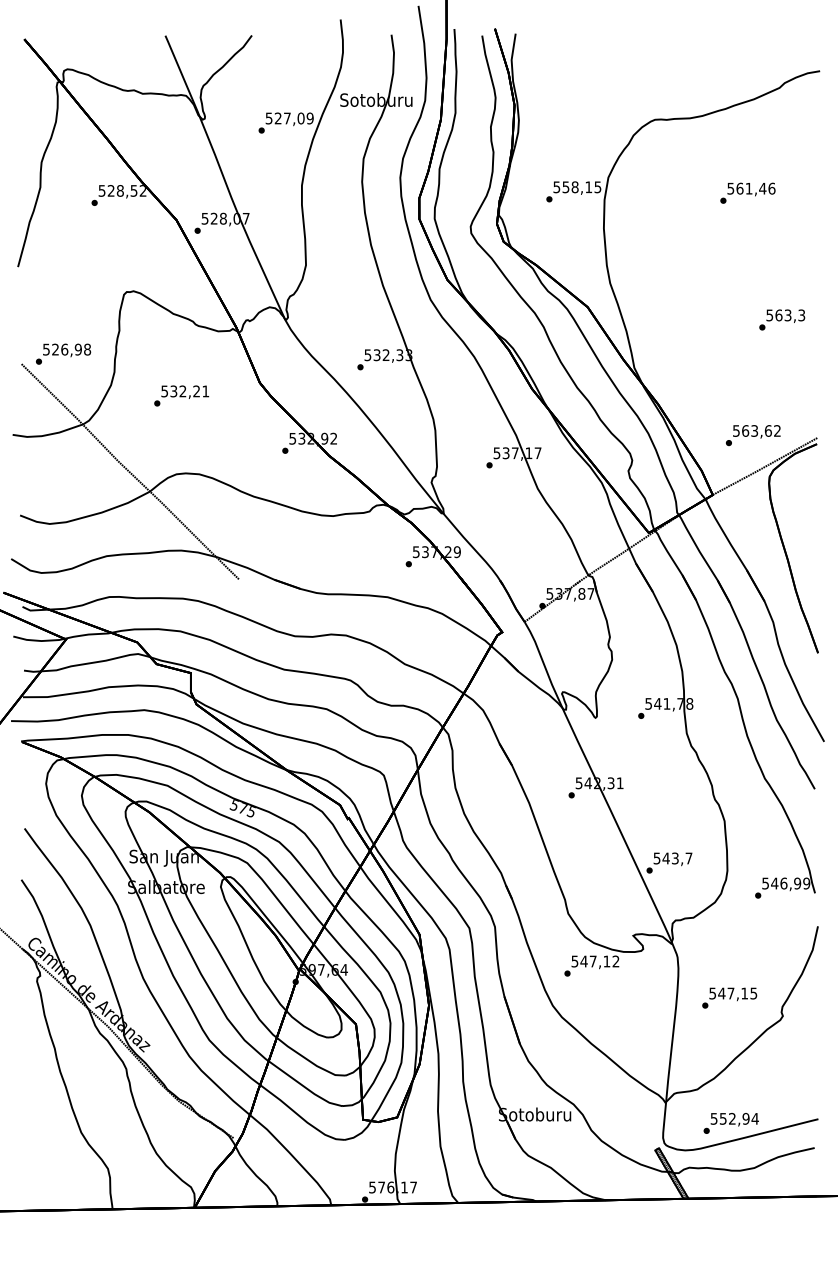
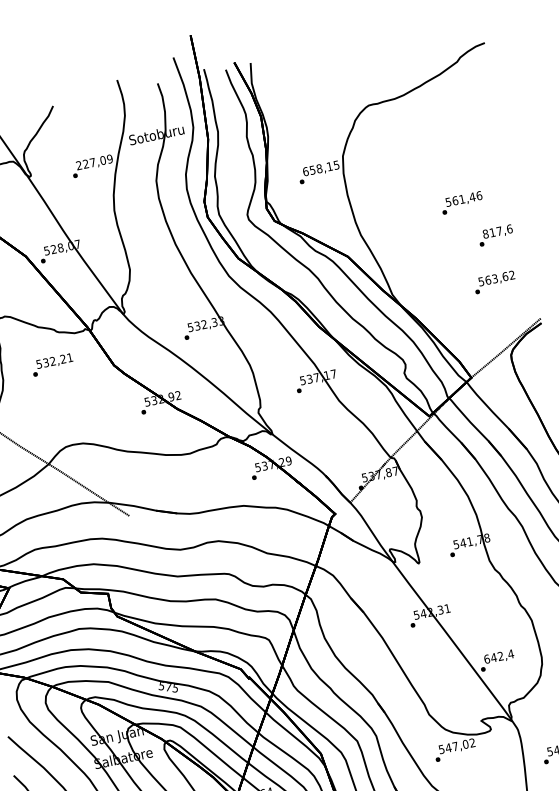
text: (268, 118) -> (78, 165), 527,09 -> 227,09
text: (556, 187) -> (305, 171), 558,15 -> 658,15
text: (747, 192) -> (461, 202), moved
text: (785, 315) -> (497, 231), 563,3 -> 817,6
text: (181, 395) -> (52, 364), moved
text: (753, 435) -> (494, 282), moved
text: (672, 858) -> (498, 656), 543,7 -> 642,4
text: (606, 961) -> (465, 744), 547,12 -> 547,02

